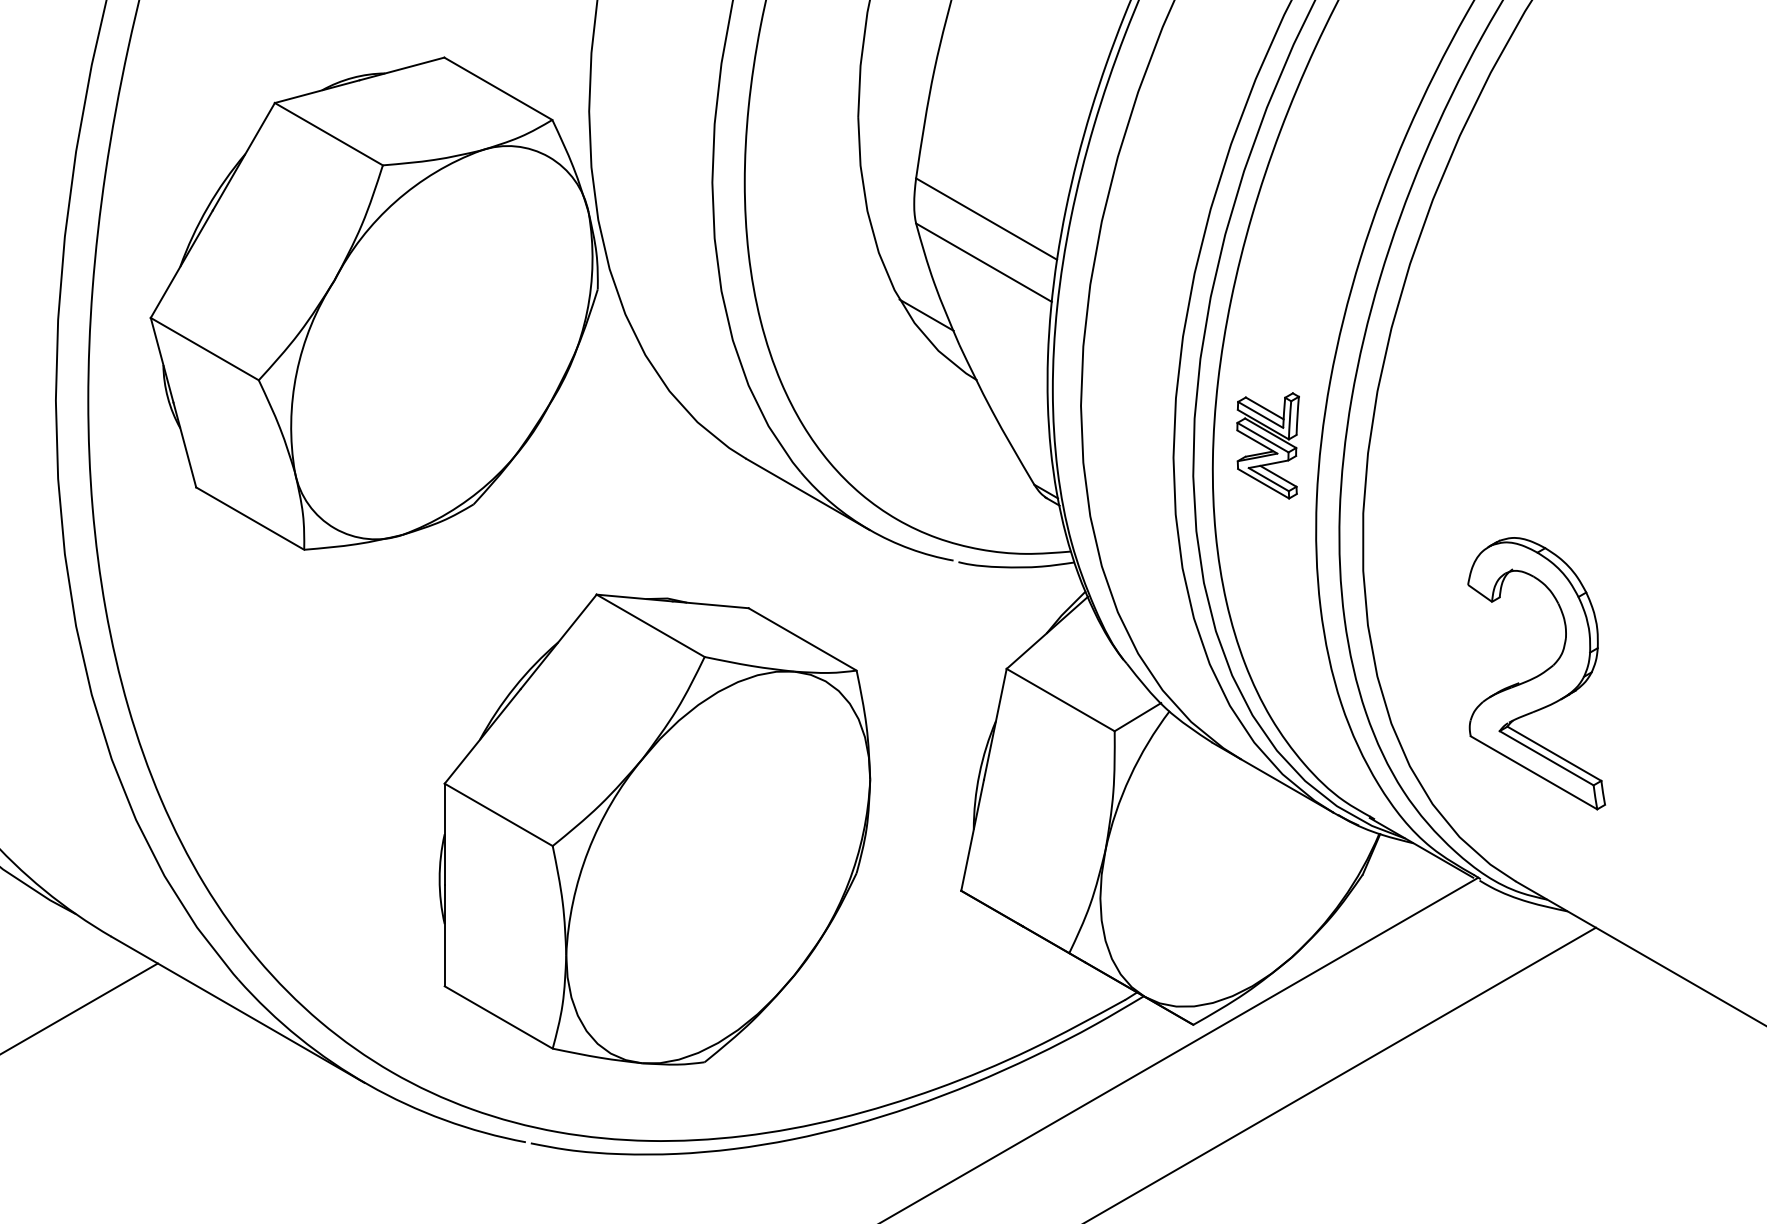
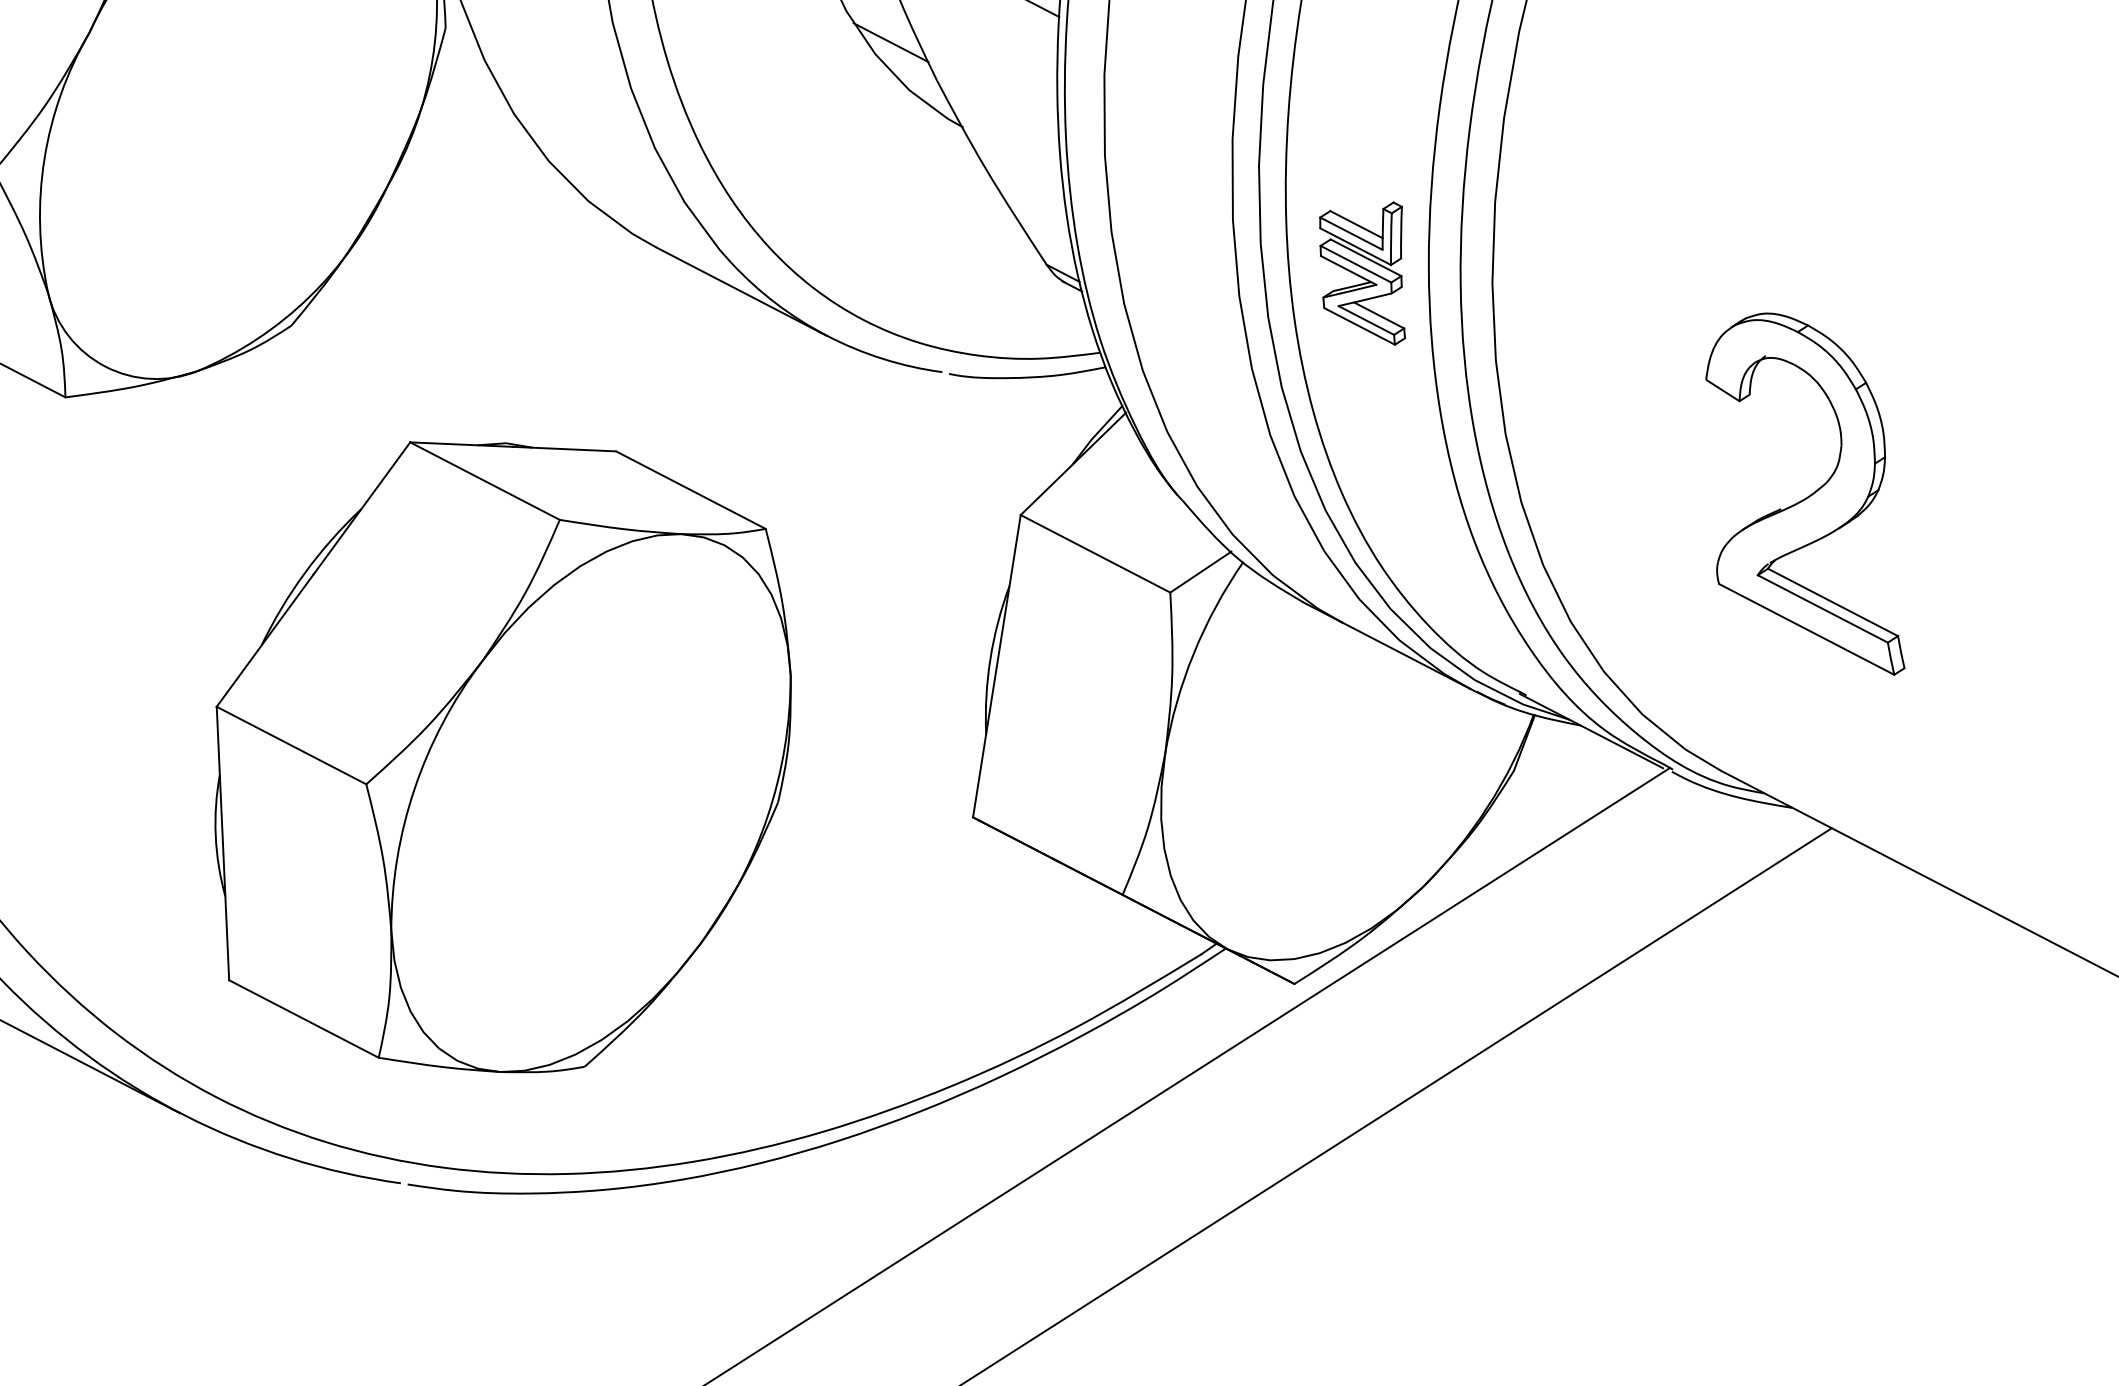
part: (1267, 445) -> (1362, 274), moved
part: (1536, 673) -> (1803, 495), moved
part: (654, 829) -> (502, 755), moved

